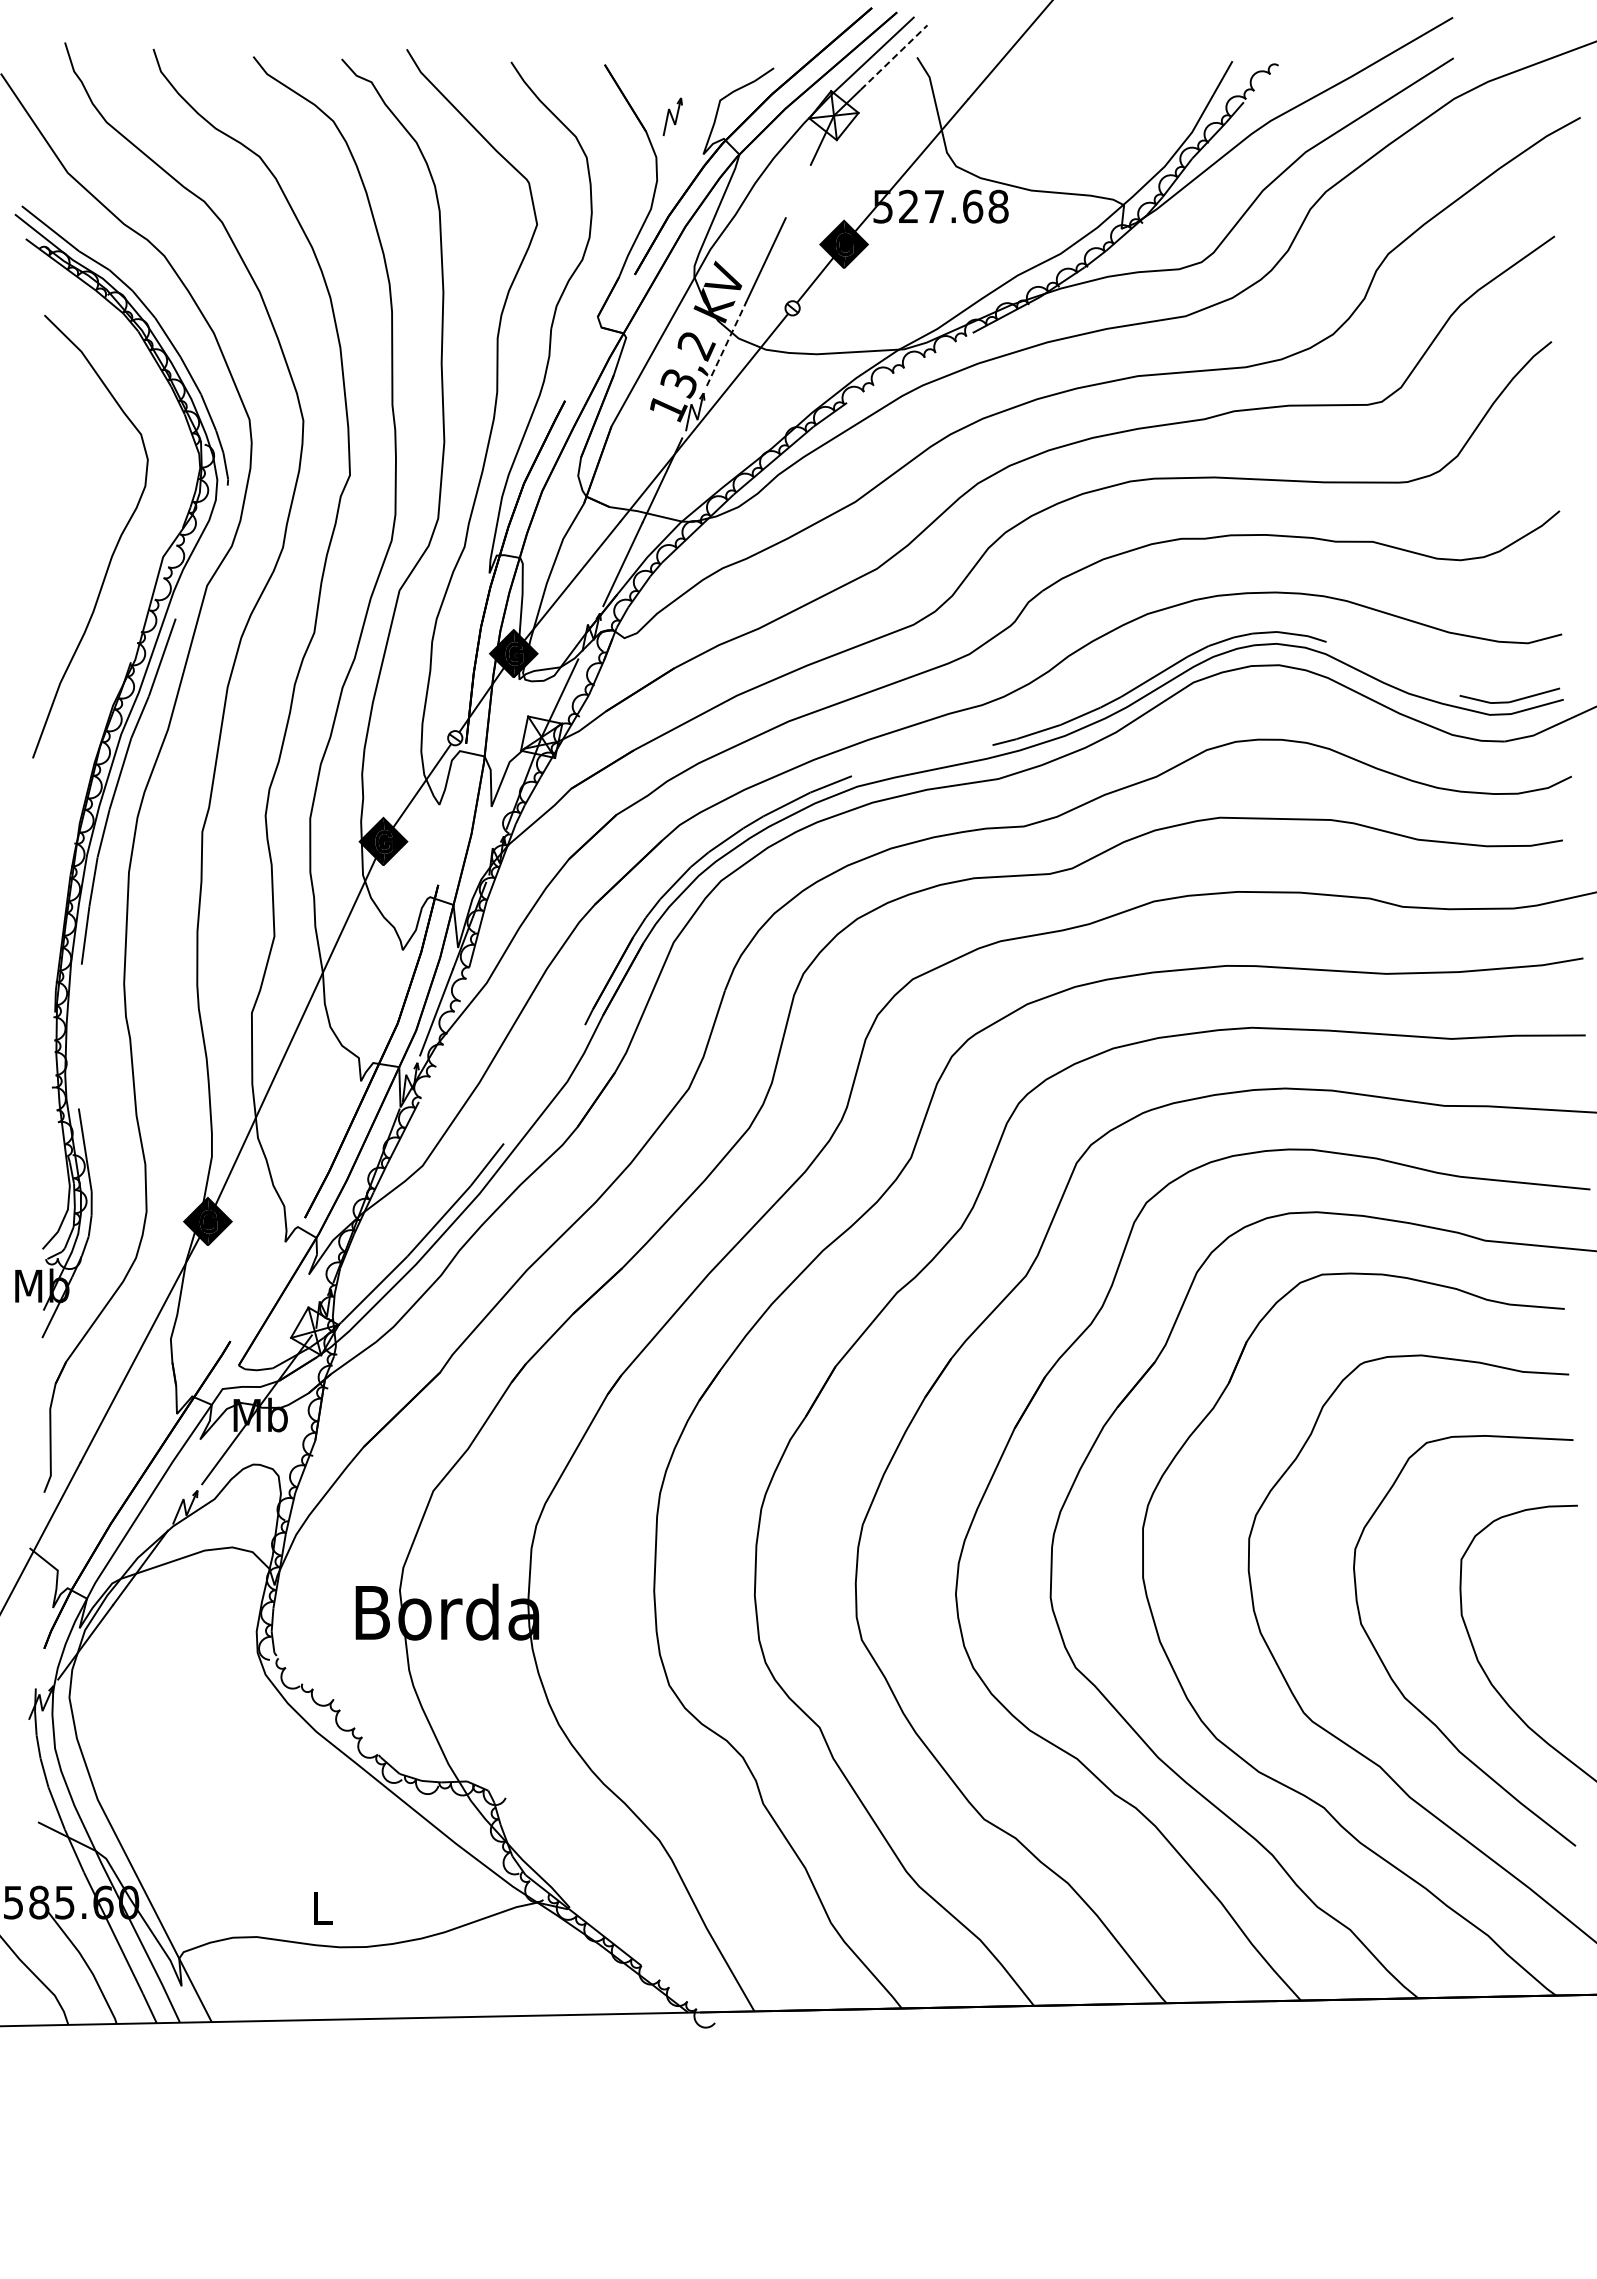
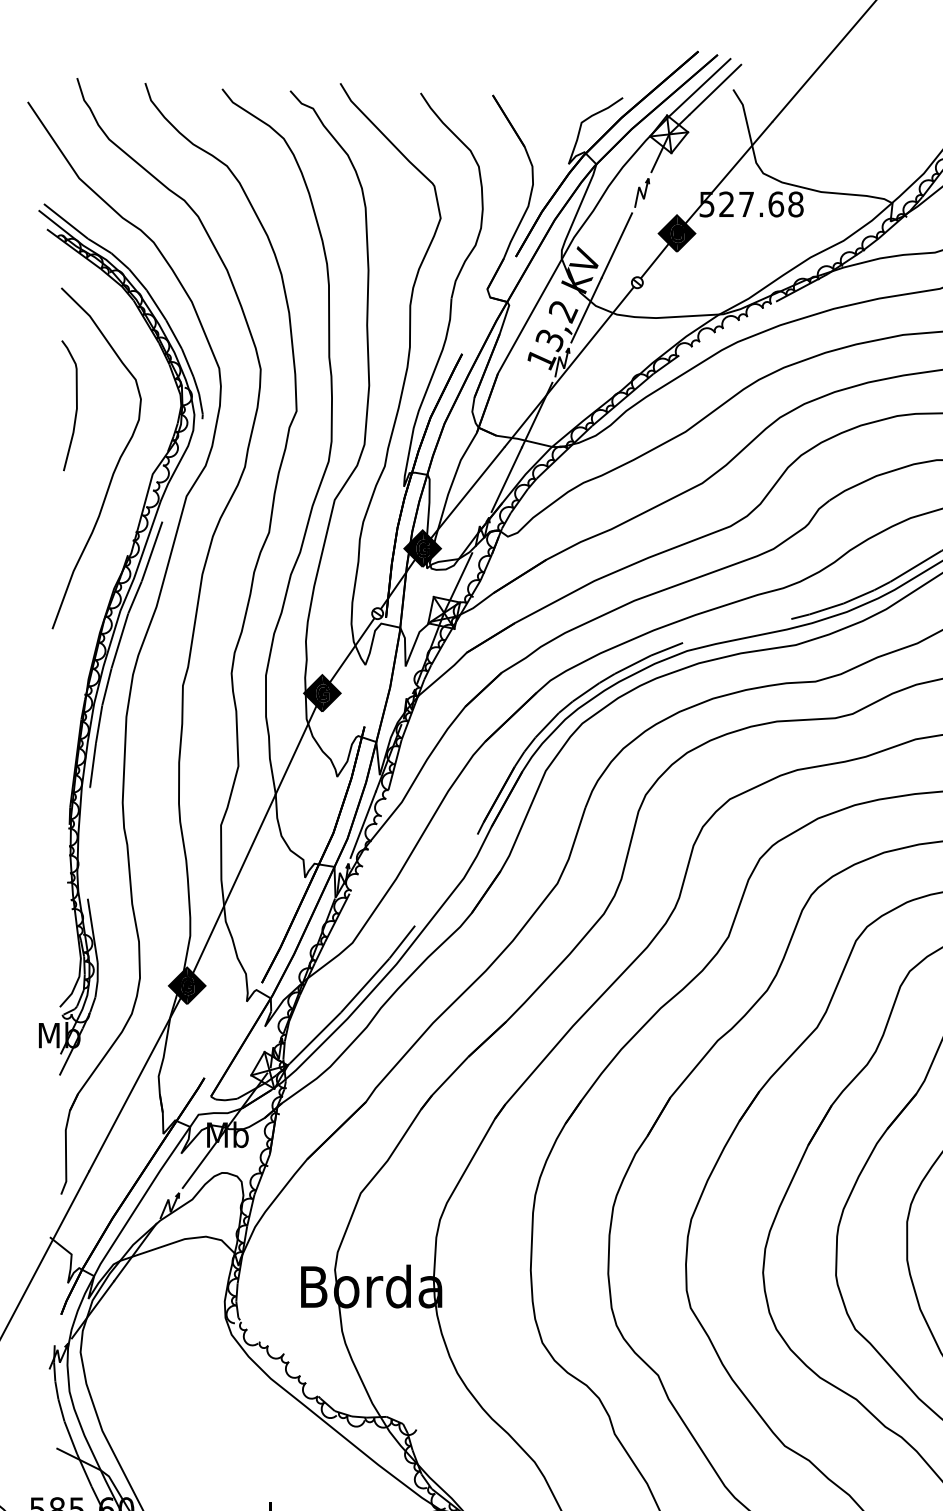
line: (894, 57) -> (715, 89), dashed -> solid
part: (672, 116) -> (641, 192), moved
line: (726, 343) -> (586, 309), dashed -> solid
curve: (63, 468) -> (76, 406), added

